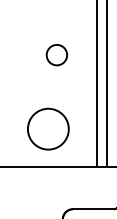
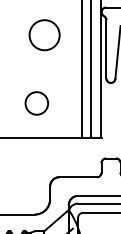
circle: (56, 54) -> (44, 34), size x1.6
circle: (48, 129) -> (36, 103), size x0.6

